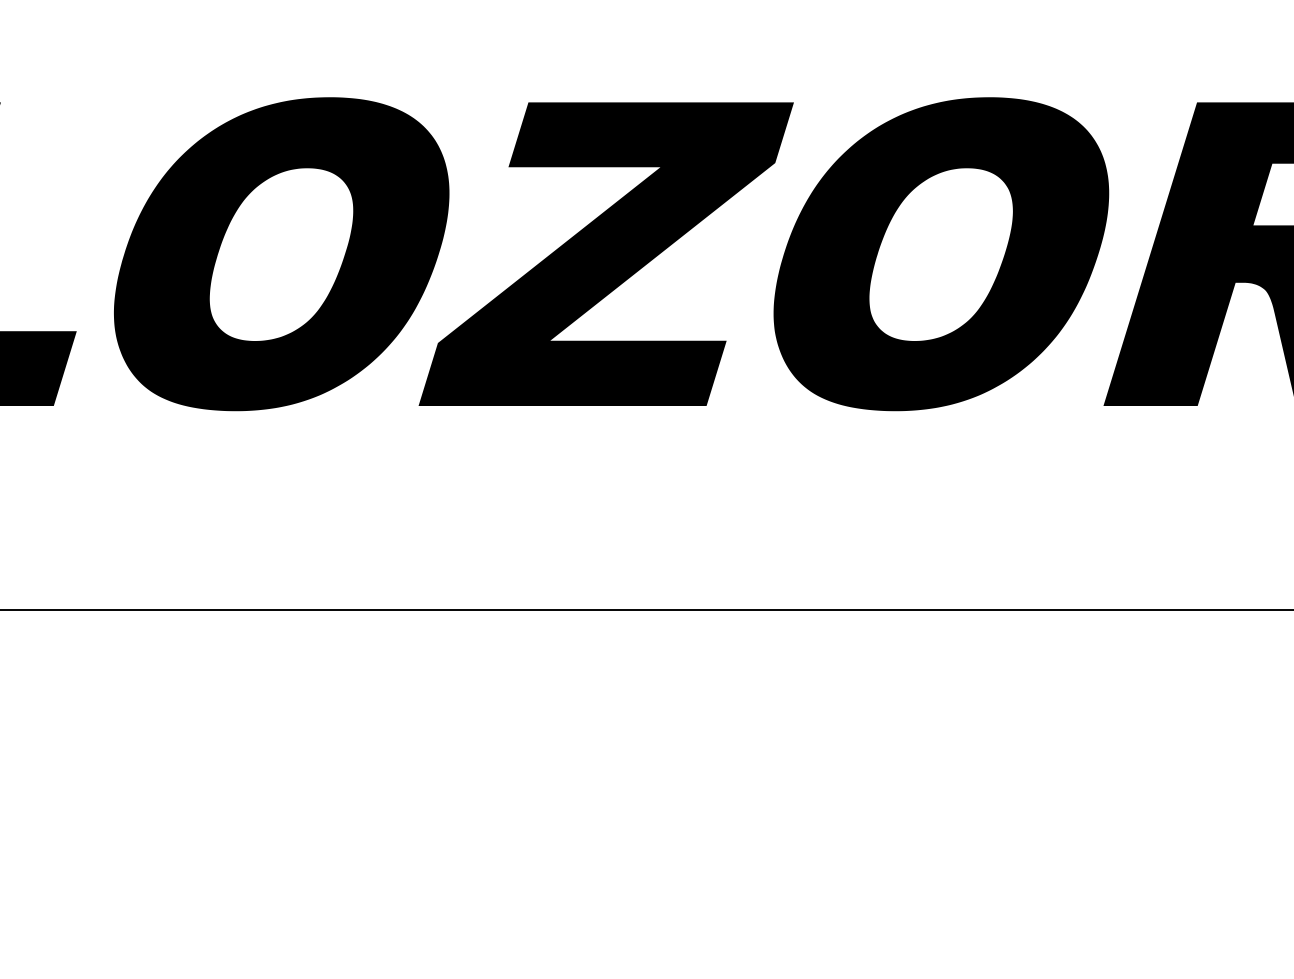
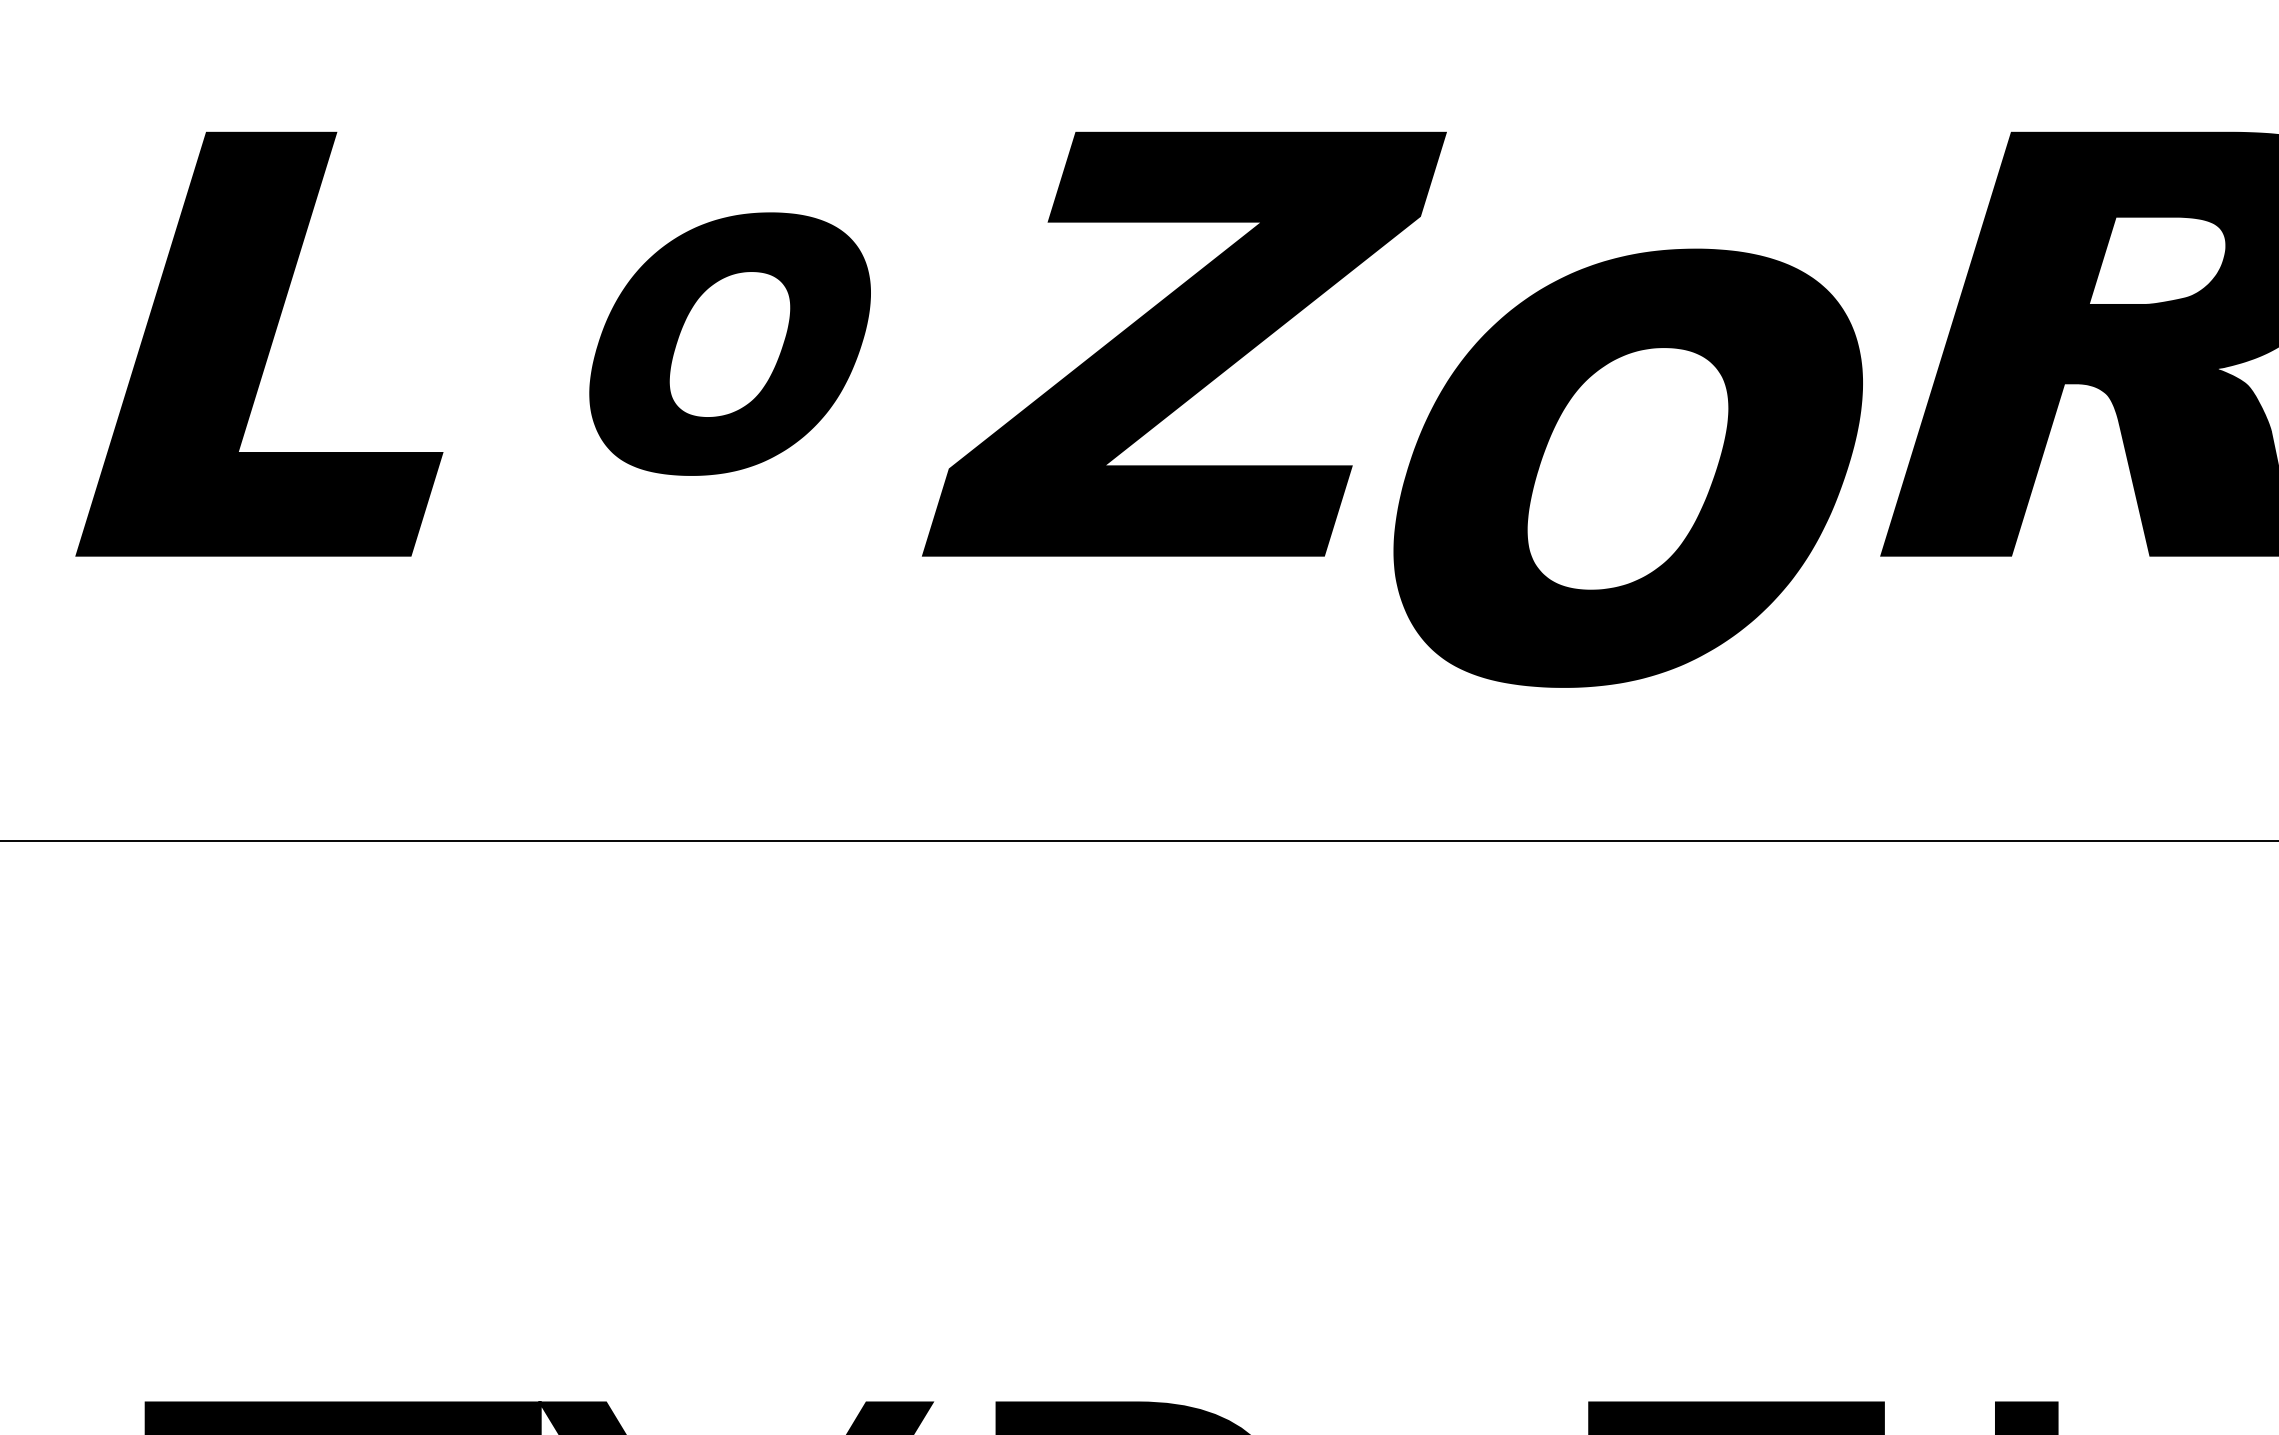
part: (281, 253) -> (729, 343), size x0.6
part: (940, 253) -> (1627, 467), moved

